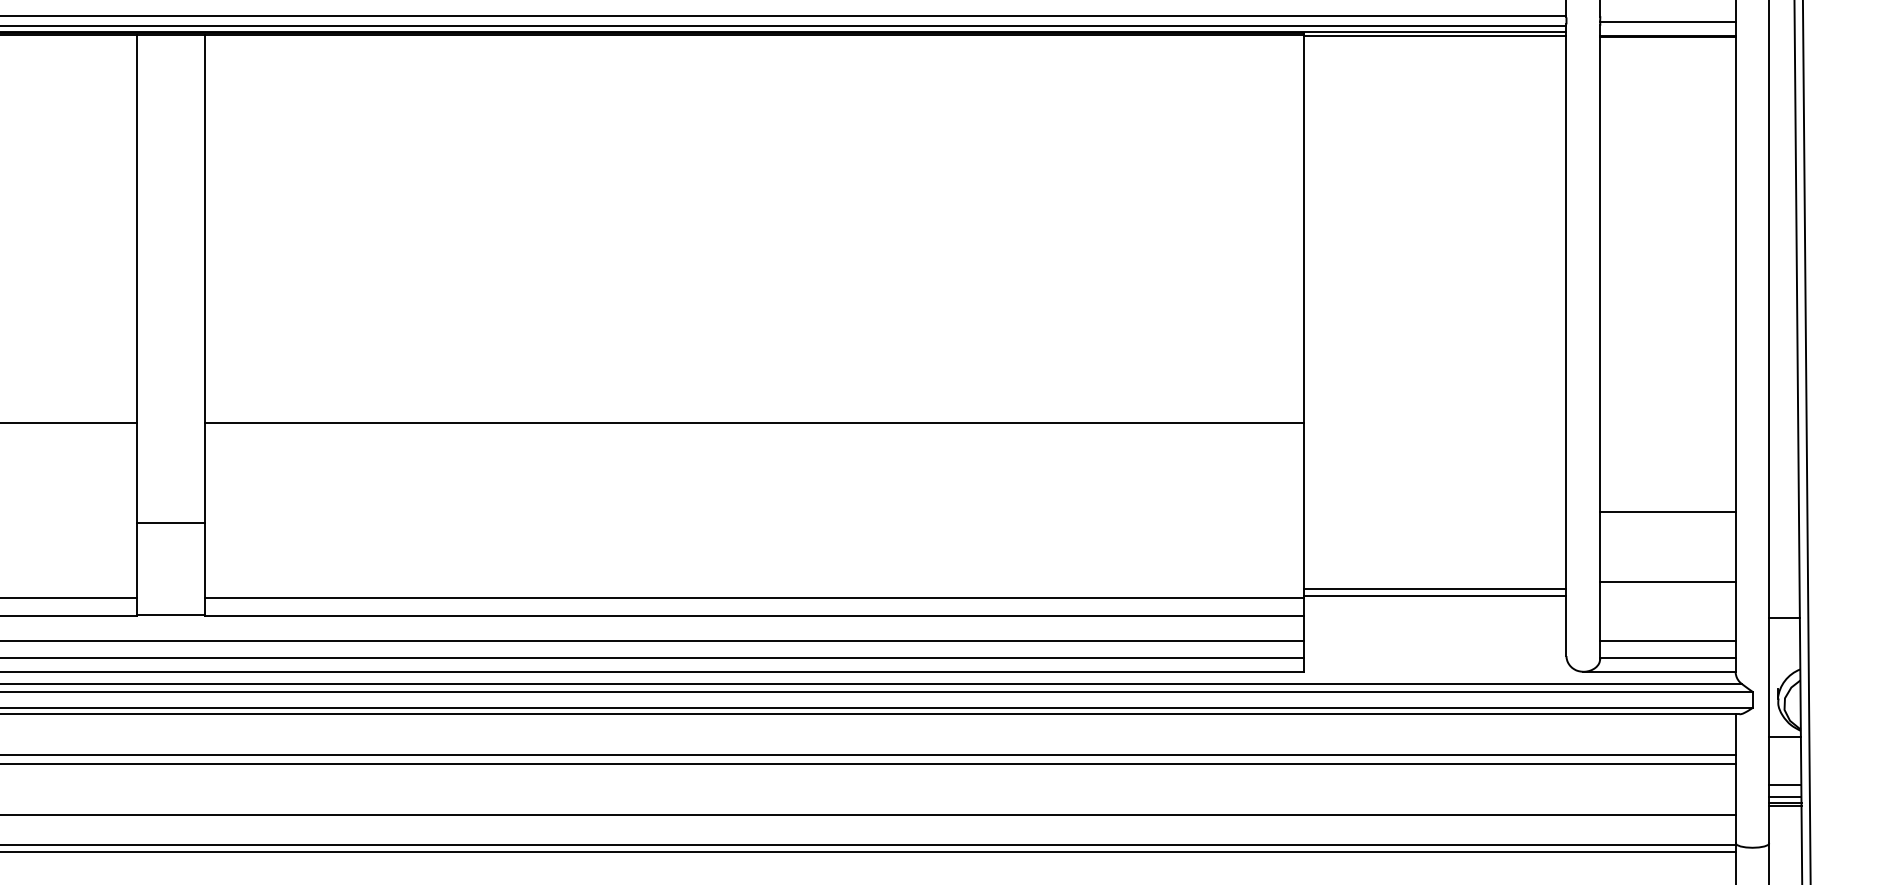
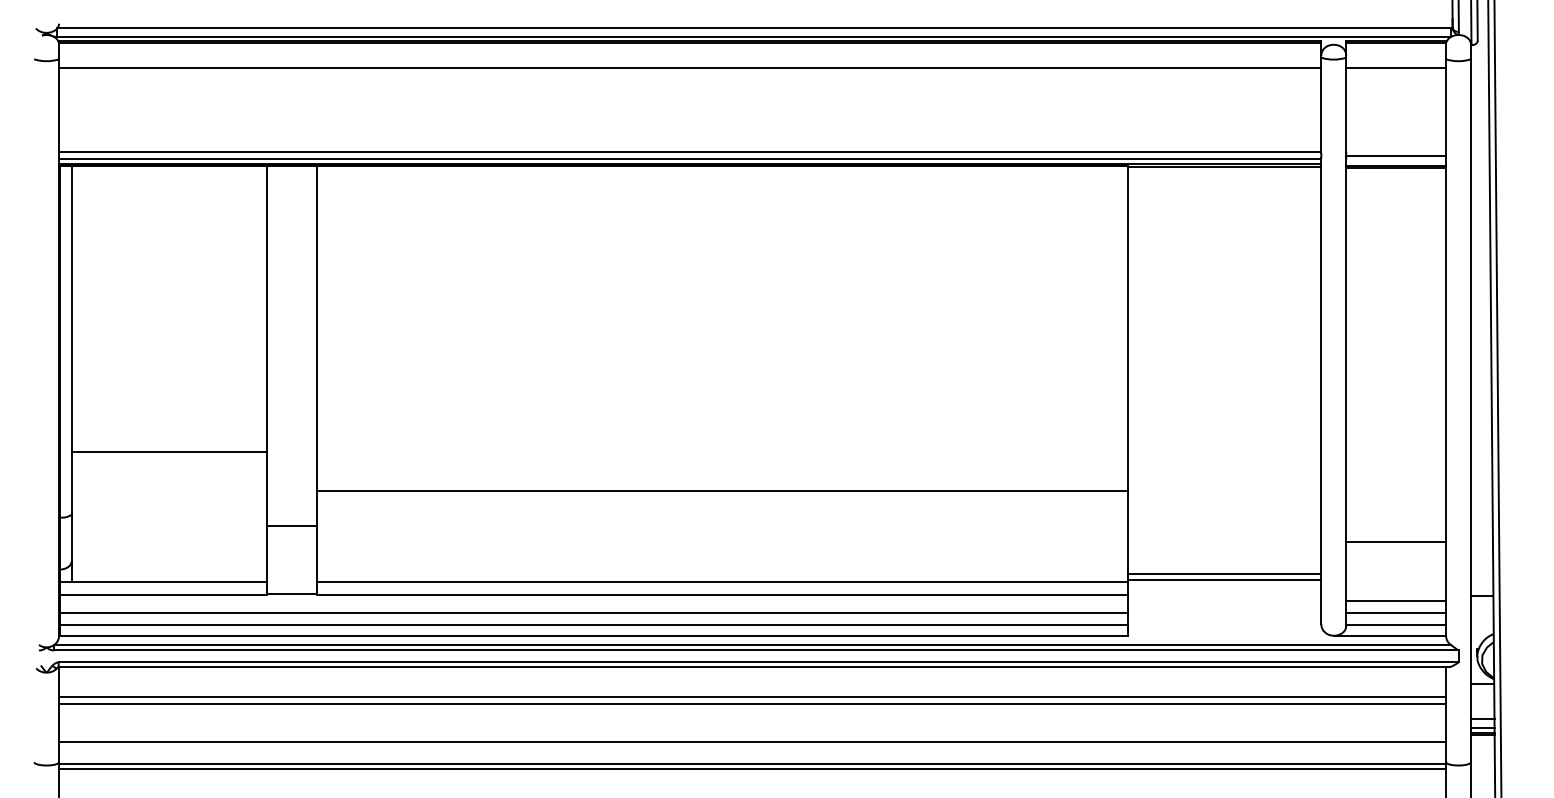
line: (753, 421) -> (721, 490), moved
line: (1668, 511) -> (1396, 541), moved
line: (1668, 581) -> (1396, 600), moved

